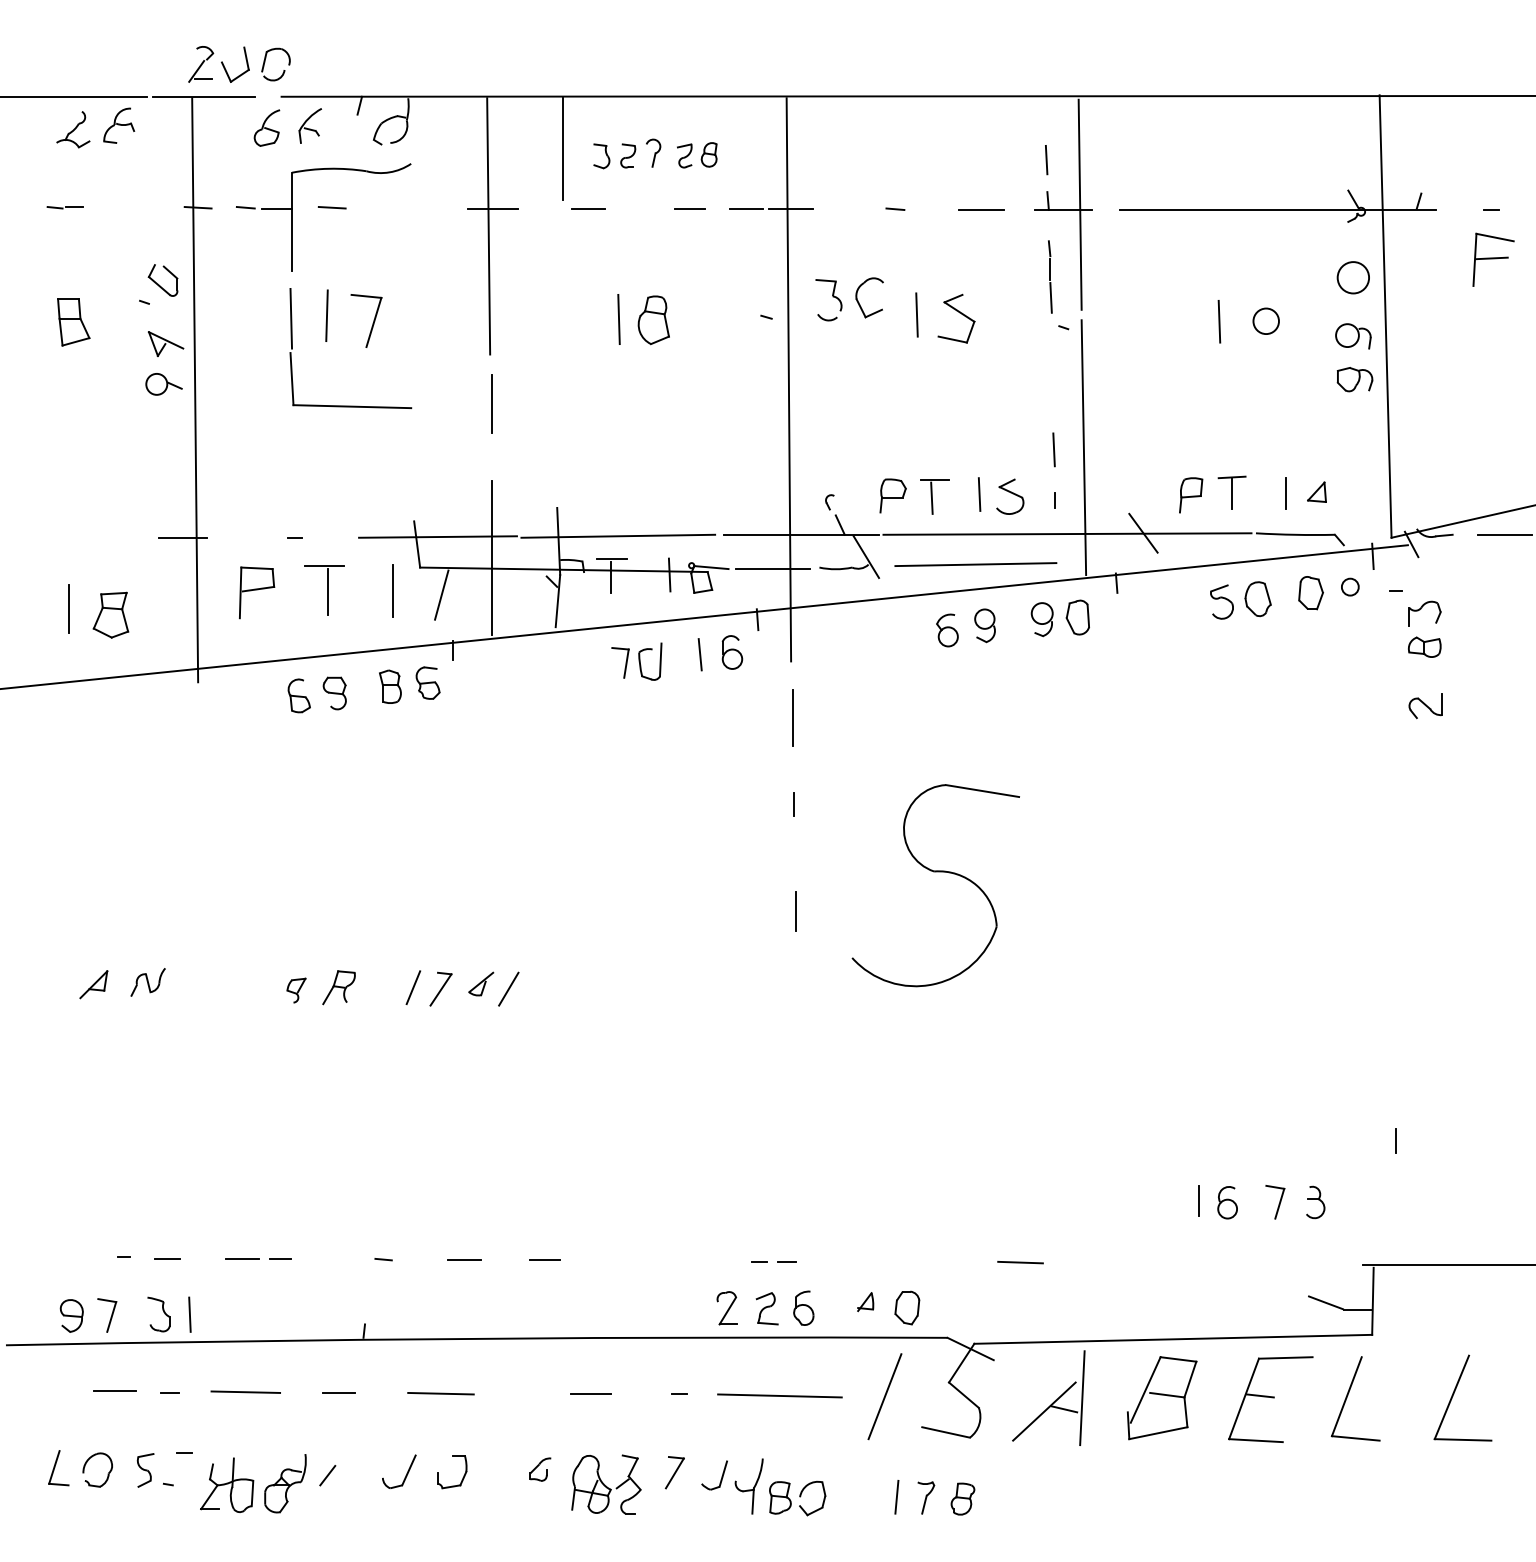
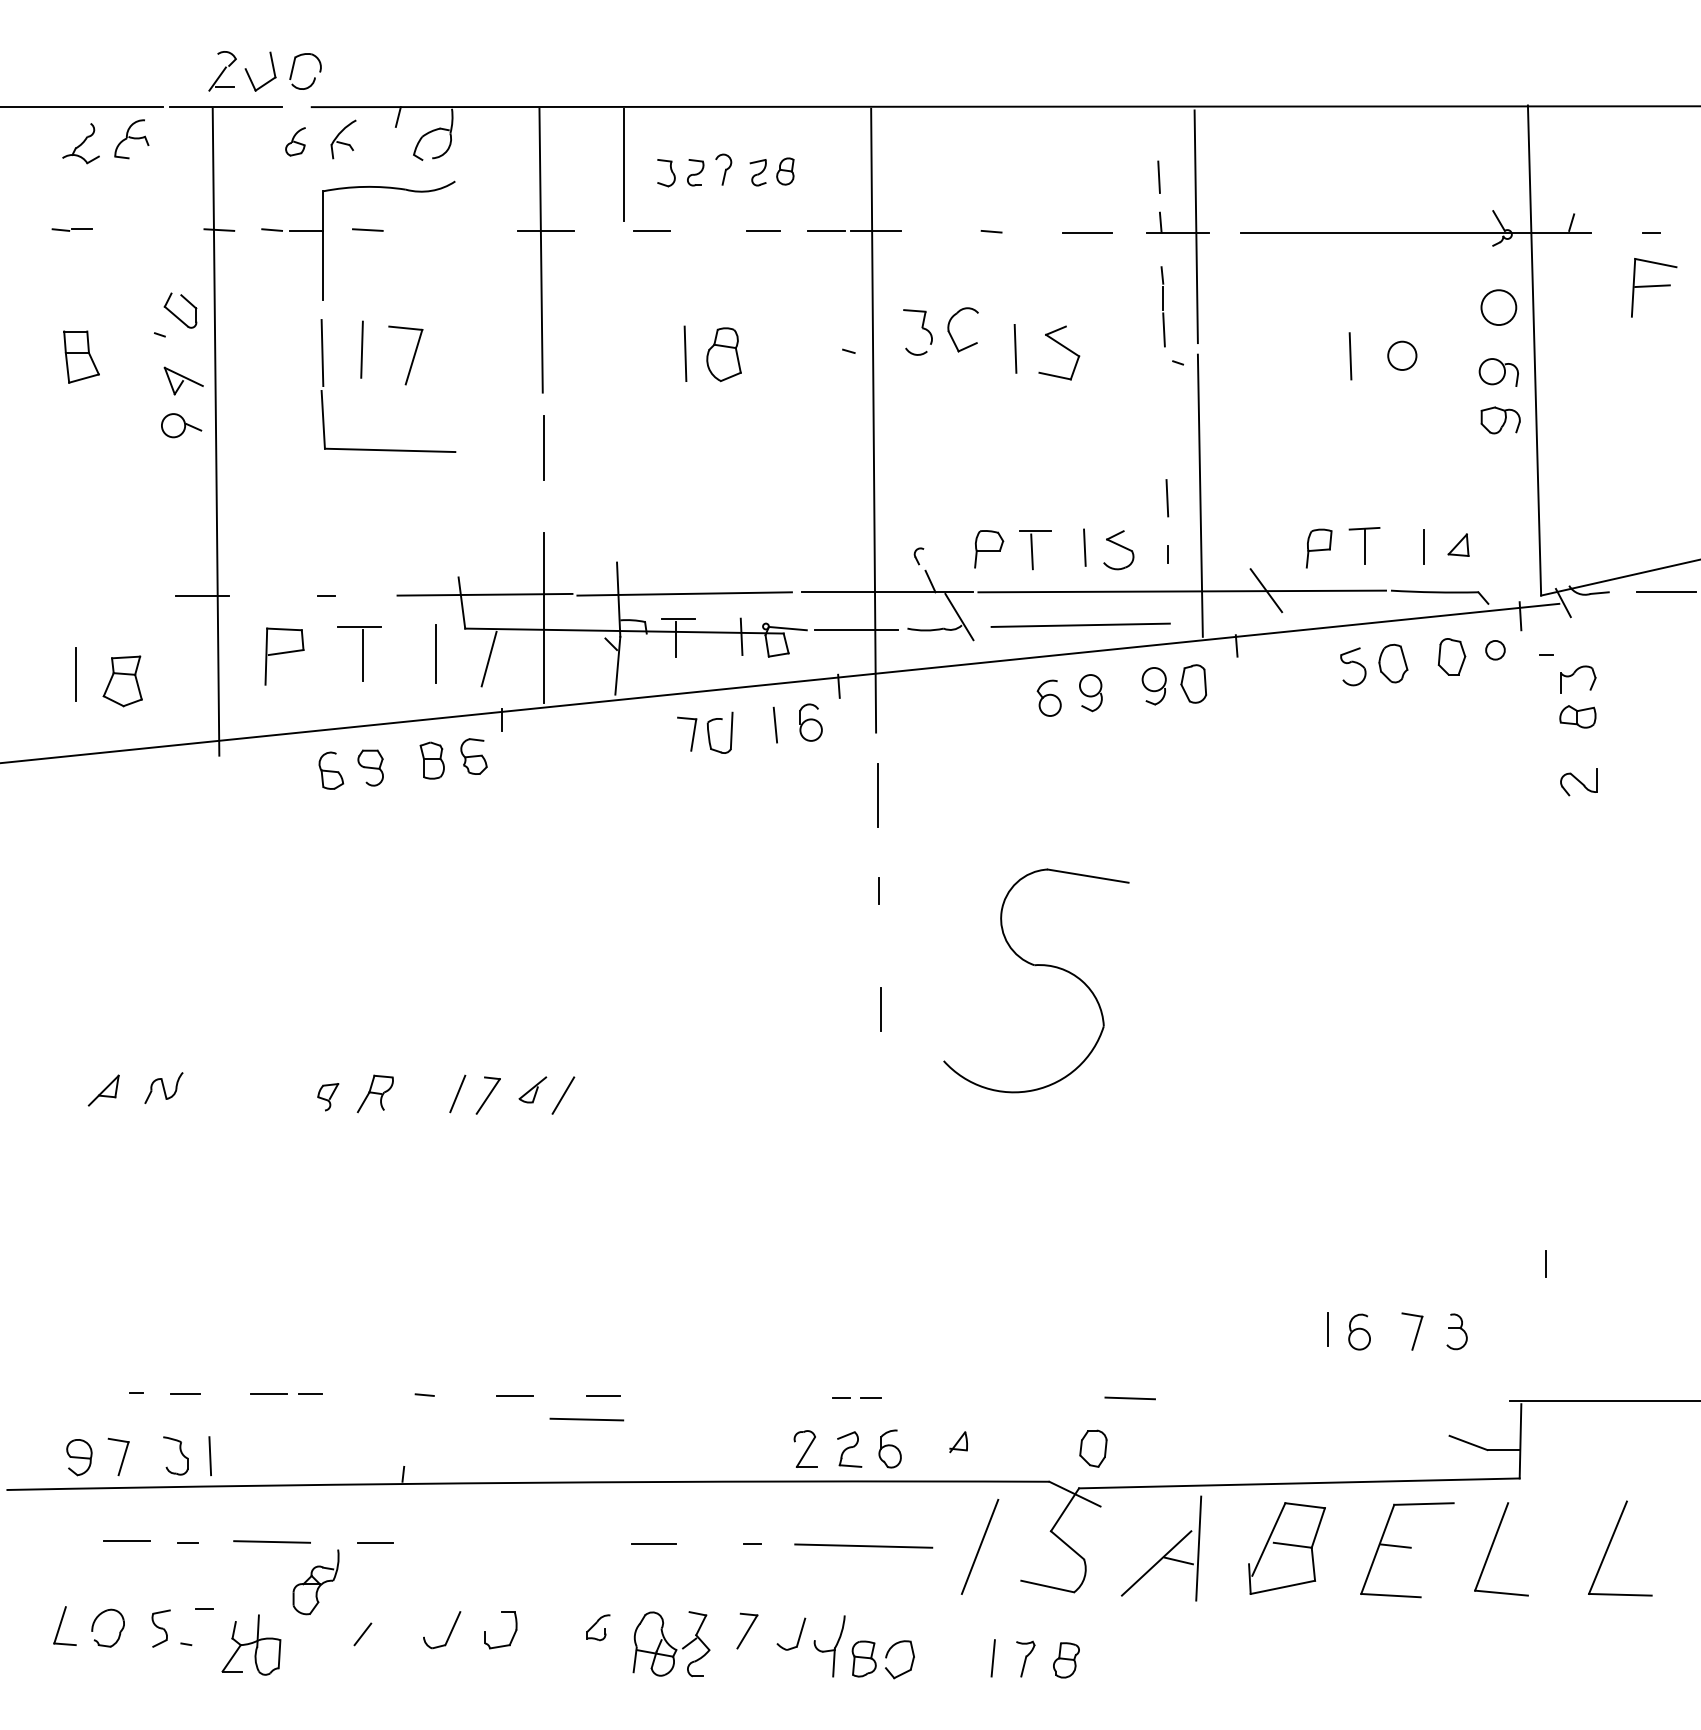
part: (266, 127) -> (295, 141), size x0.7
part: (907, 1307) -> (1093, 1448), moved
line: (440, 1393) -> (586, 1419), moved
part: (285, 1483) -> (316, 1582), moved

